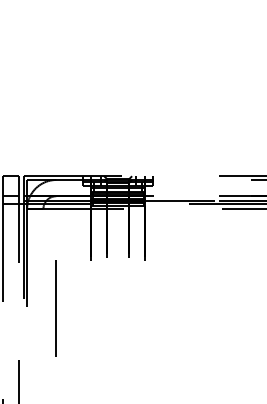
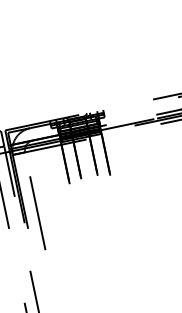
line: (55, 308) -> (37, 213), moved

